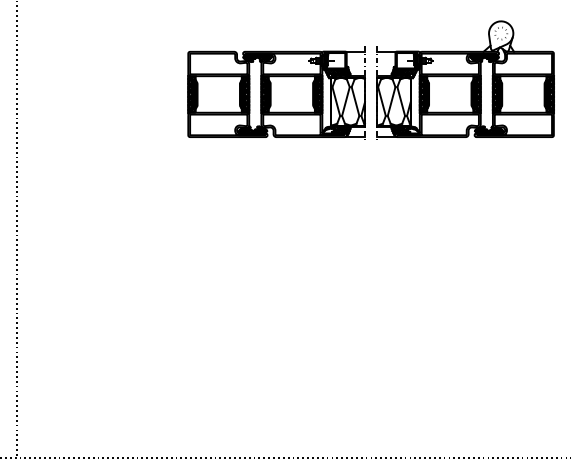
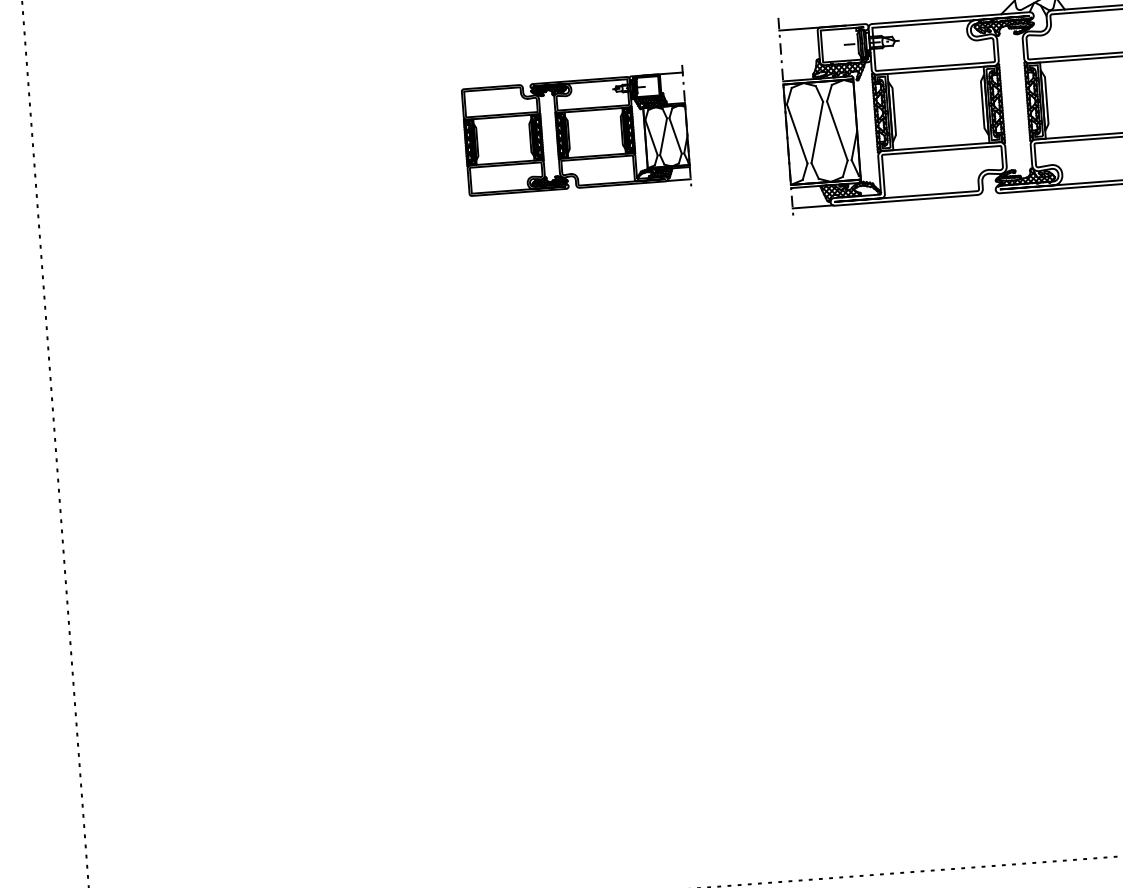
part: (276, 92) -> (575, 131), size x0.6

